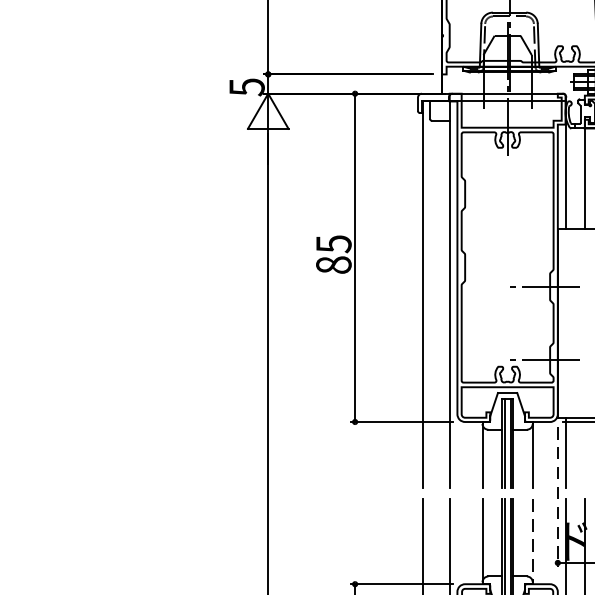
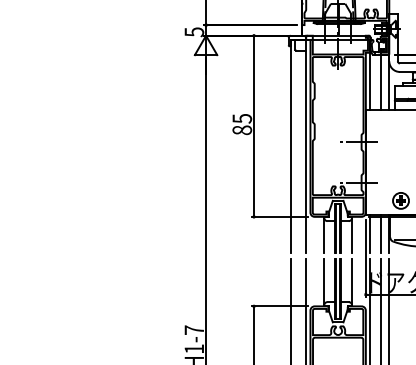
line: (584, 452) -> (380, 233), added
line: (557, 497) -> (365, 258), dashed -> solid
line: (533, 540) -> (352, 282), dashed -> solid

